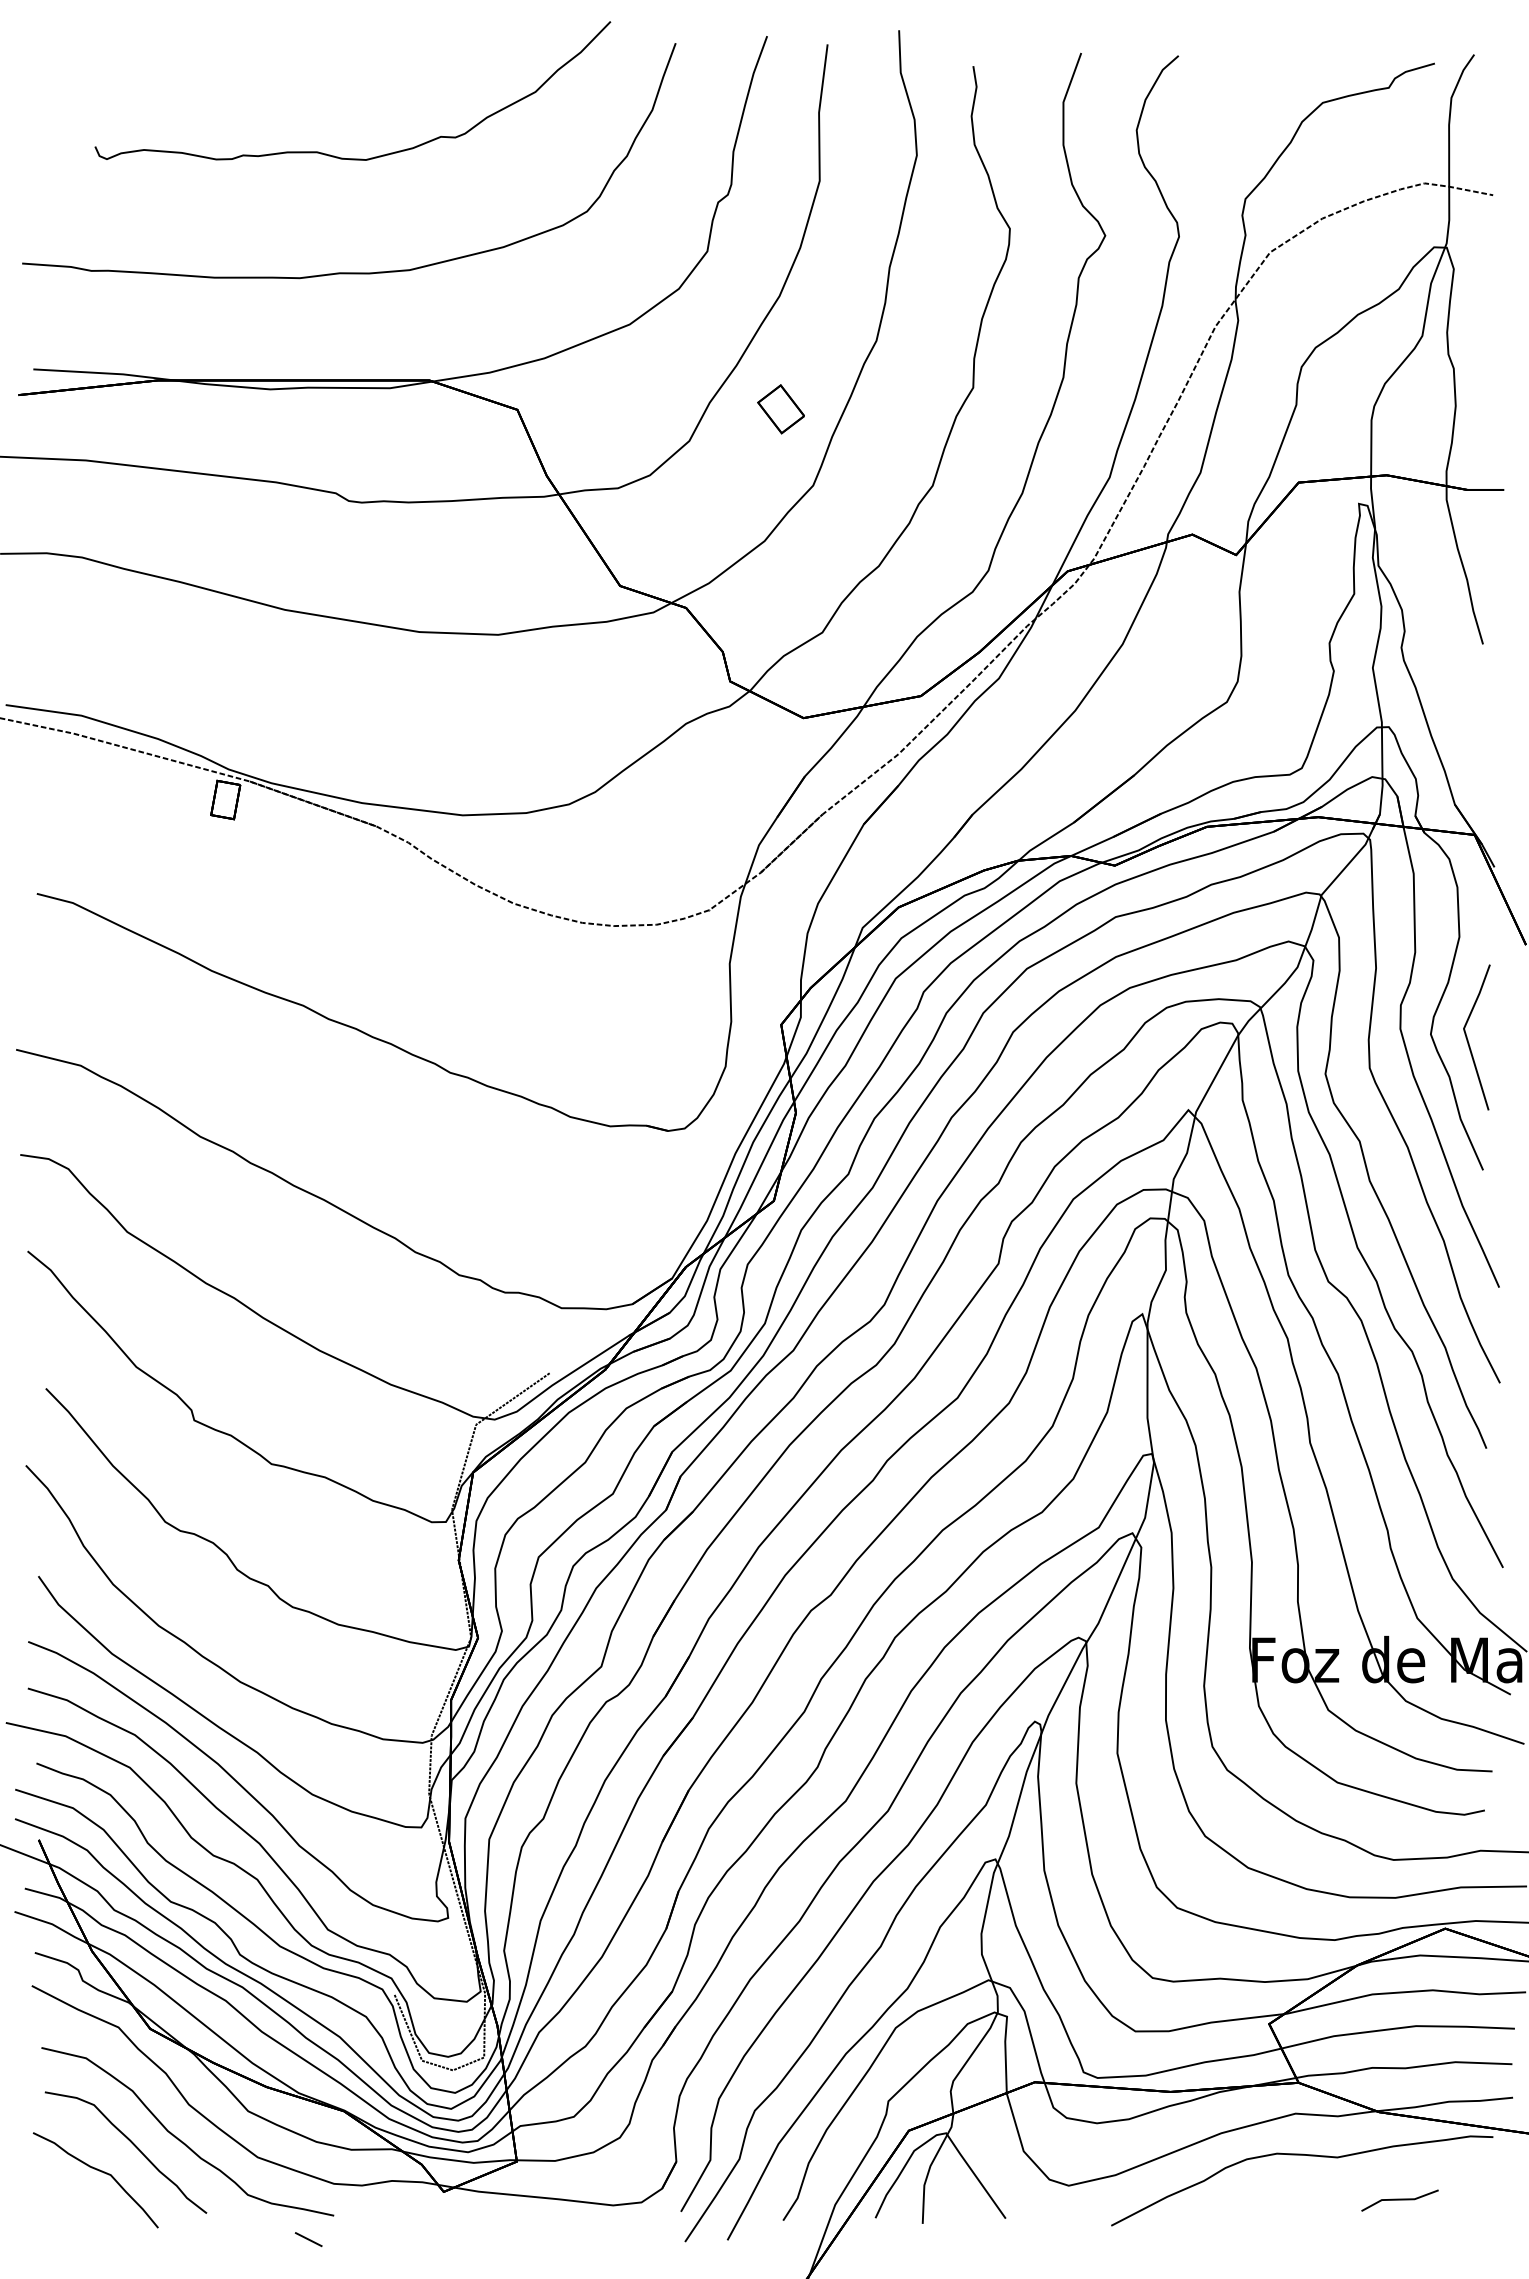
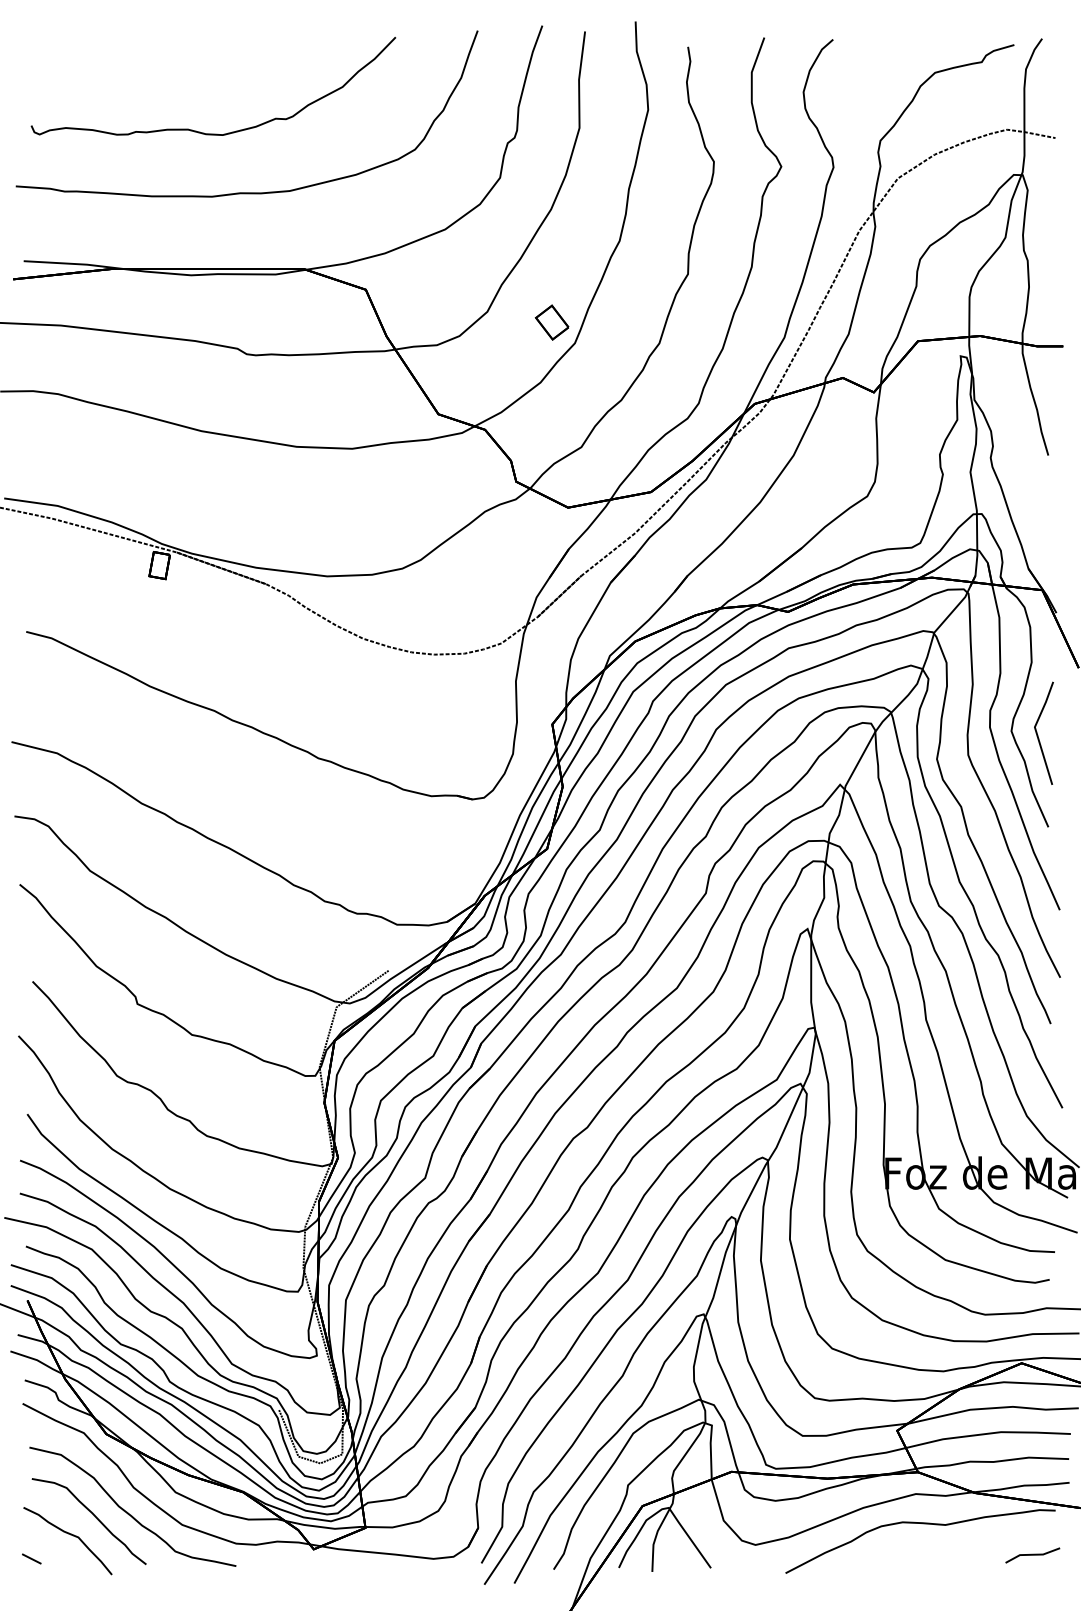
curve: (334, 155) -> (200, 131), moved
part: (780, 409) -> (551, 322), moved
line: (1399, 2200) -> (1032, 1555), moved
line: (308, 2239) -> (31, 1558), moved

